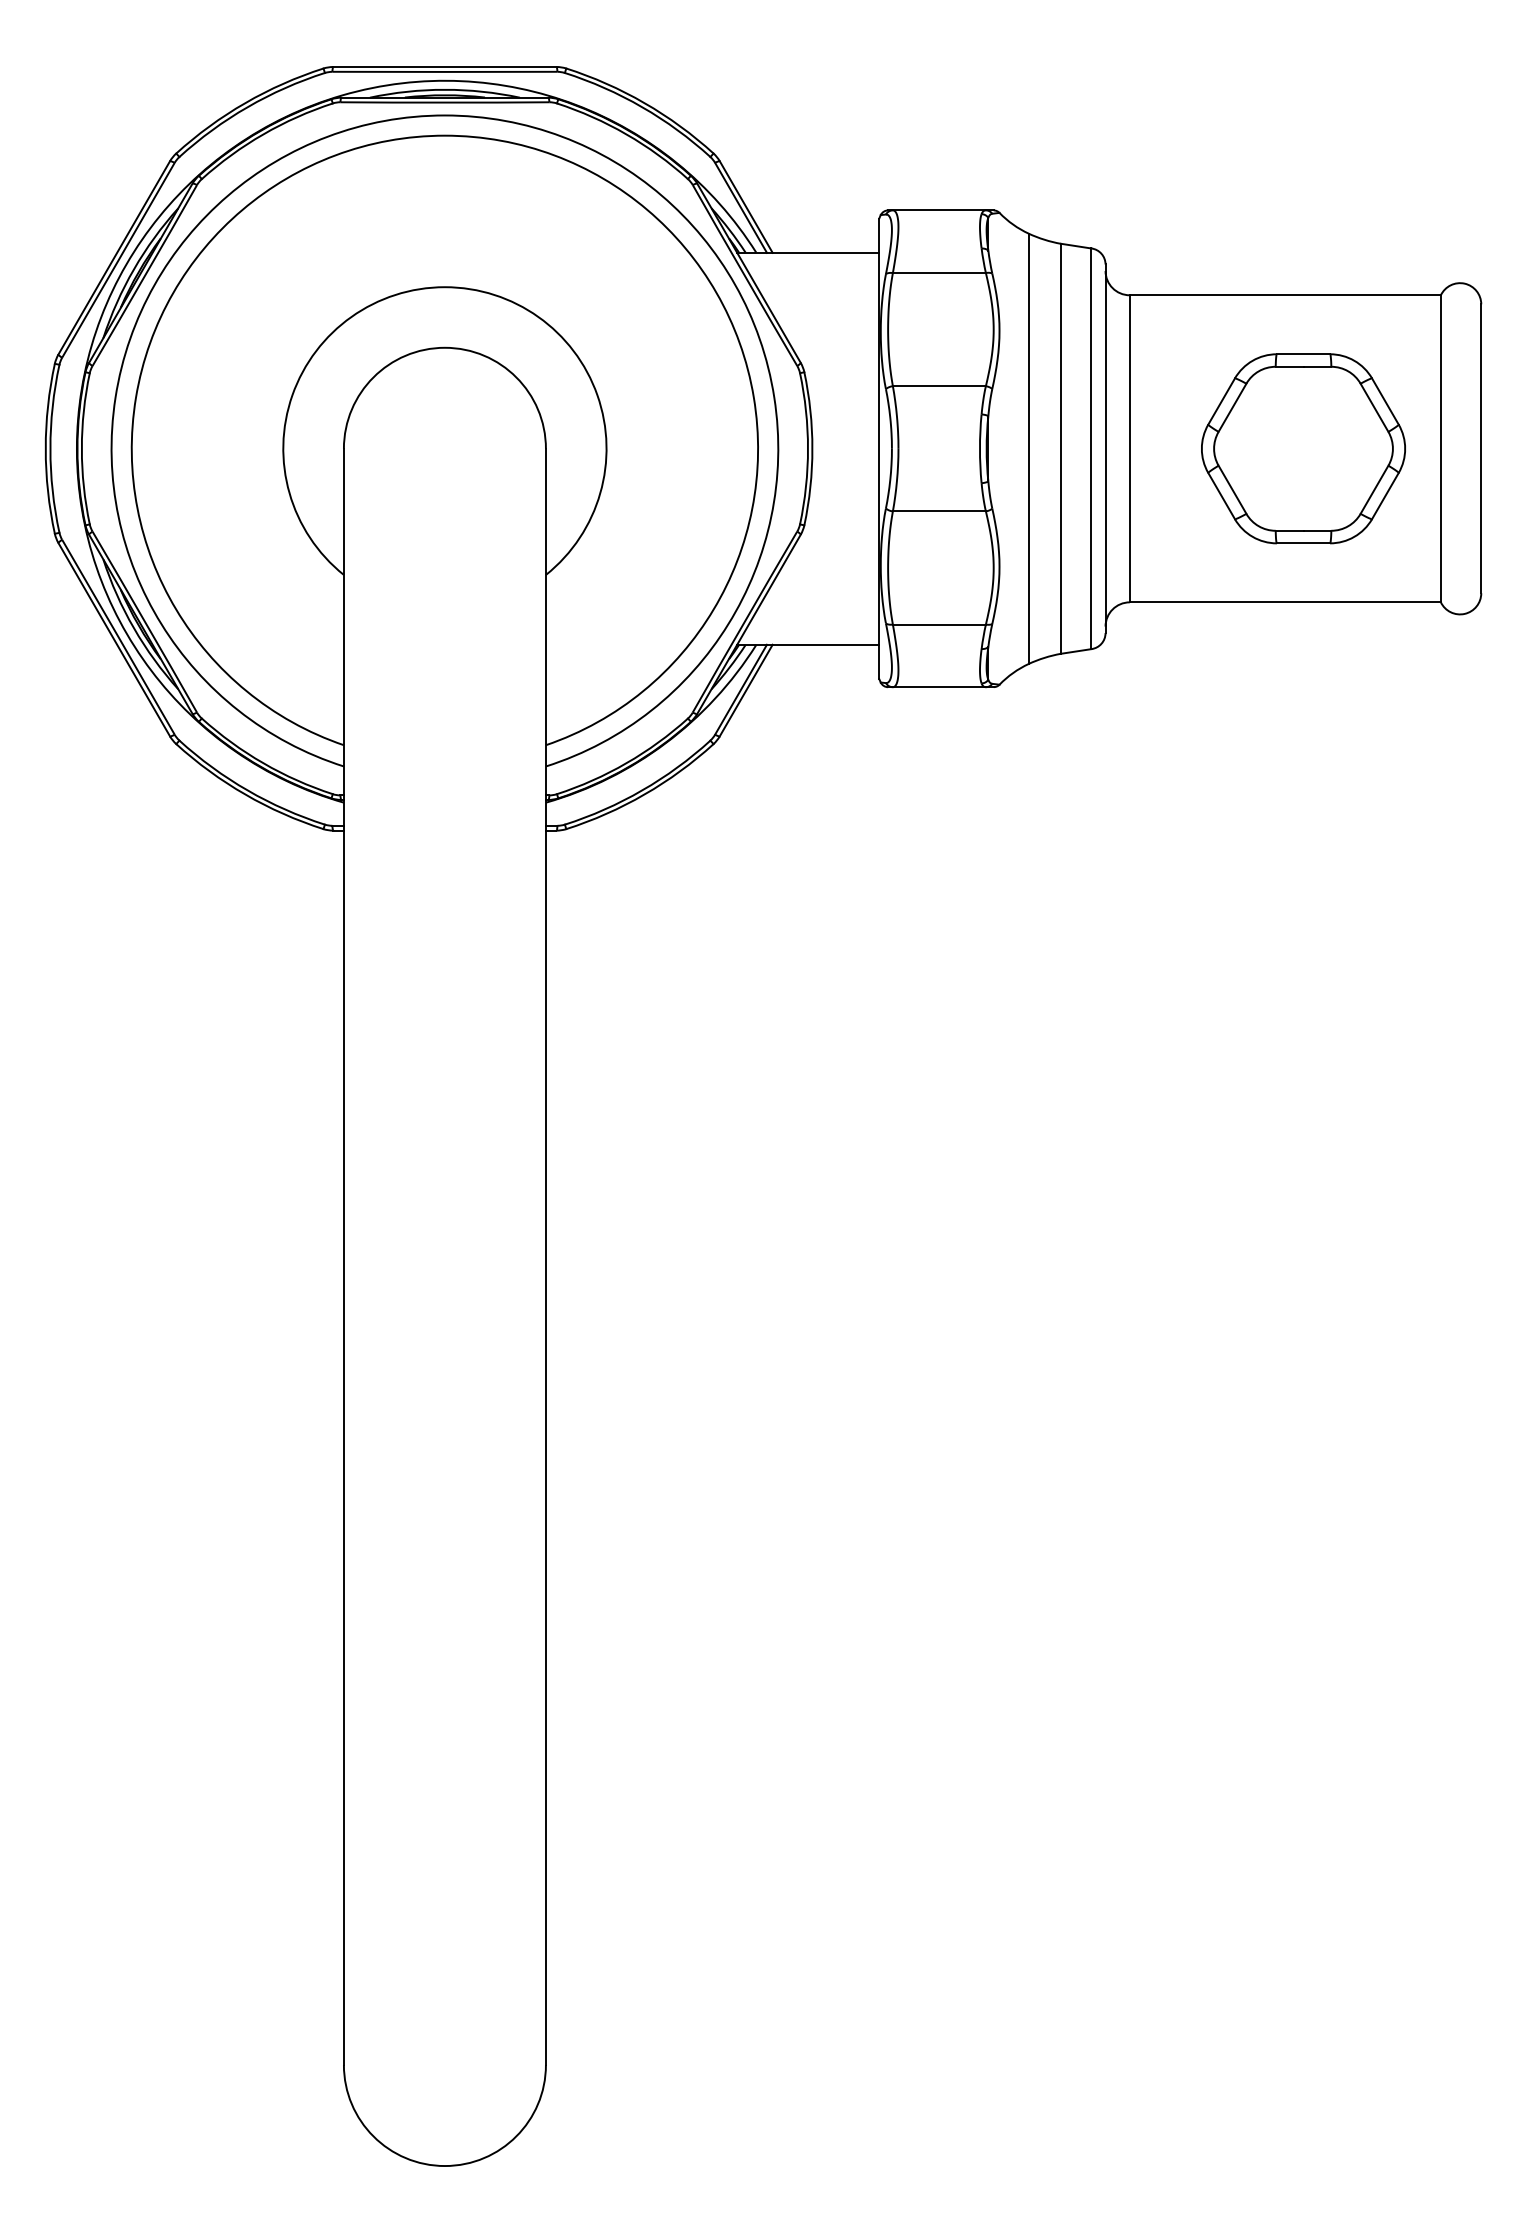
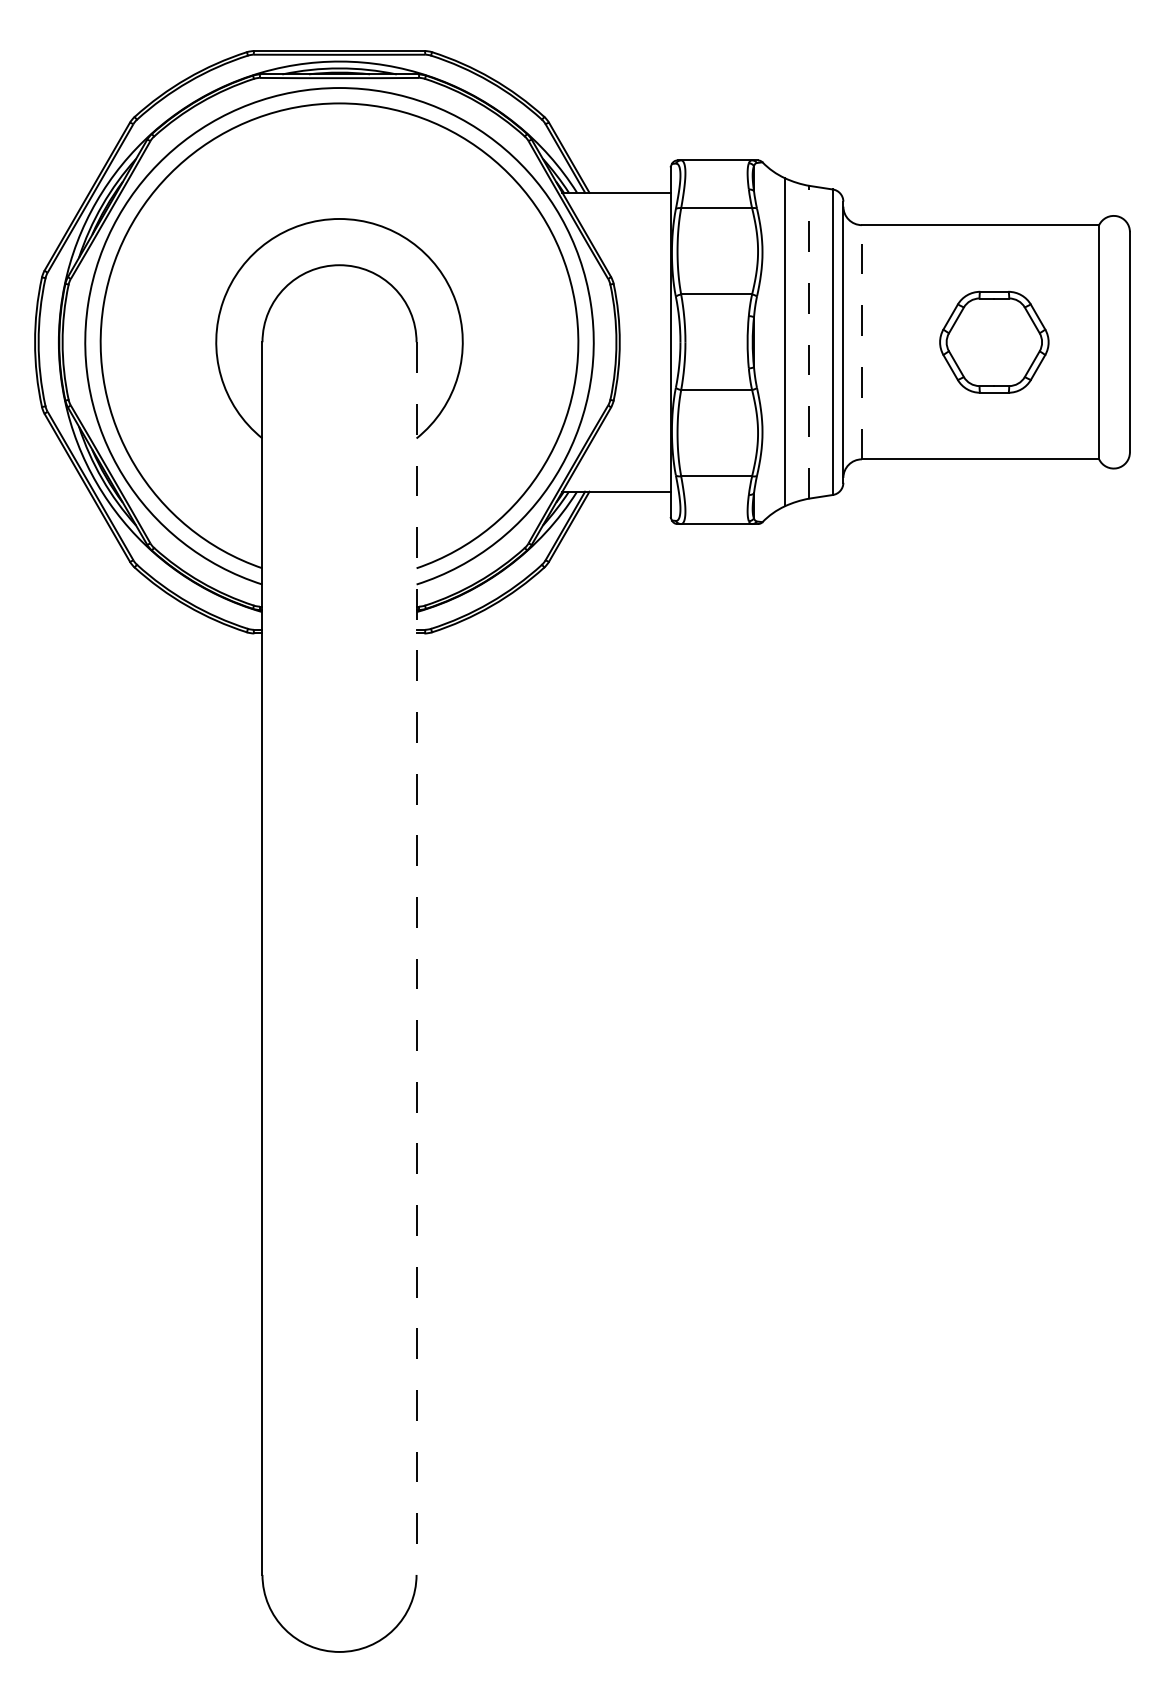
line: (1061, 448) -> (809, 342), solid -> dashed
line: (1129, 448) -> (861, 342), solid -> dashed
part: (1303, 448) -> (994, 342), size x0.7
line: (545, 1257) -> (416, 959), solid -> dashed

